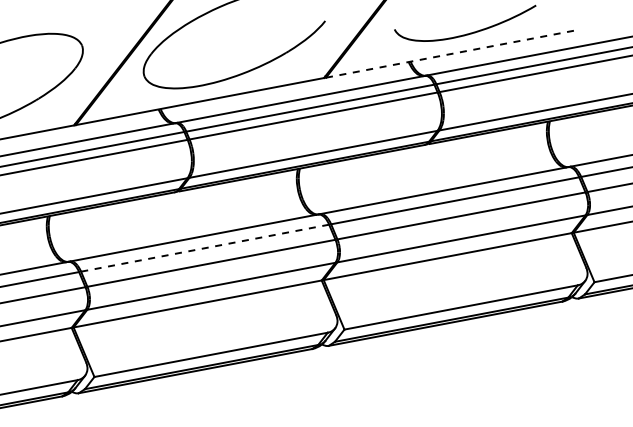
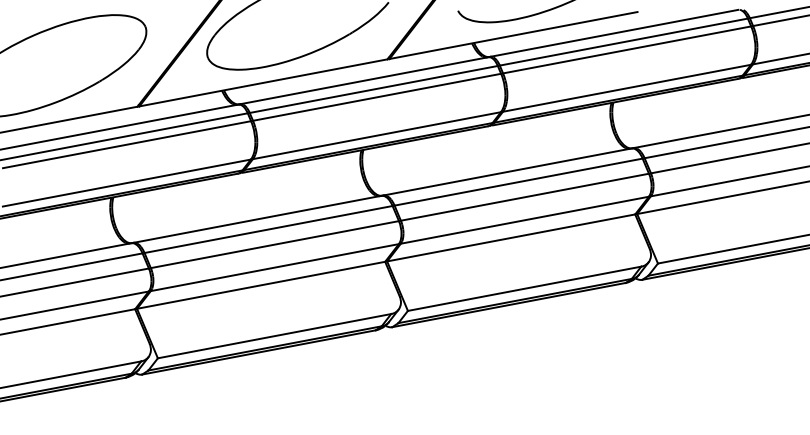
line: (451, 54) -> (514, 35), dashed -> solid
line: (205, 248) -> (268, 229), dashed -> solid

